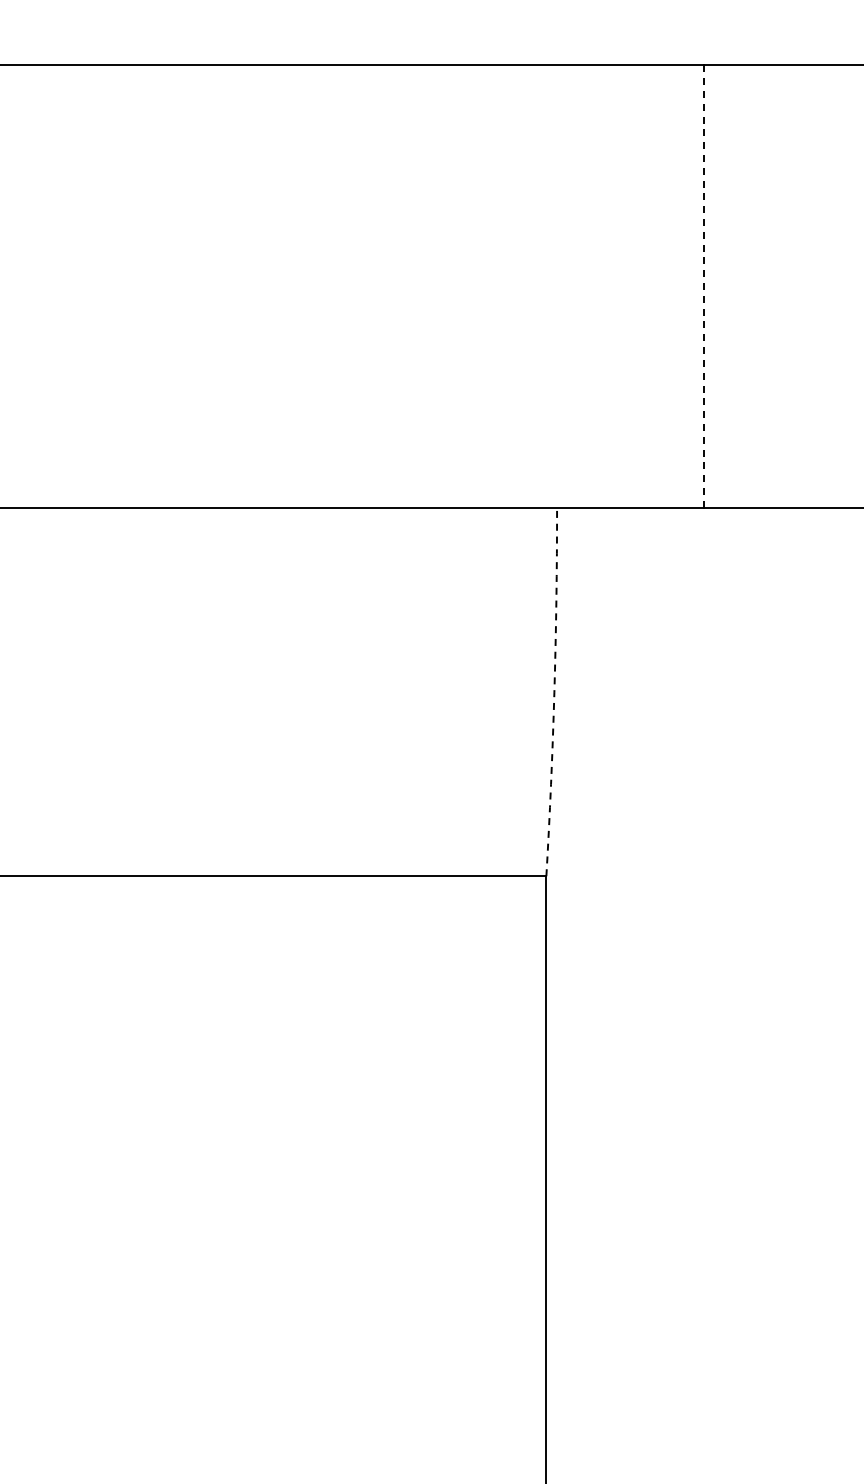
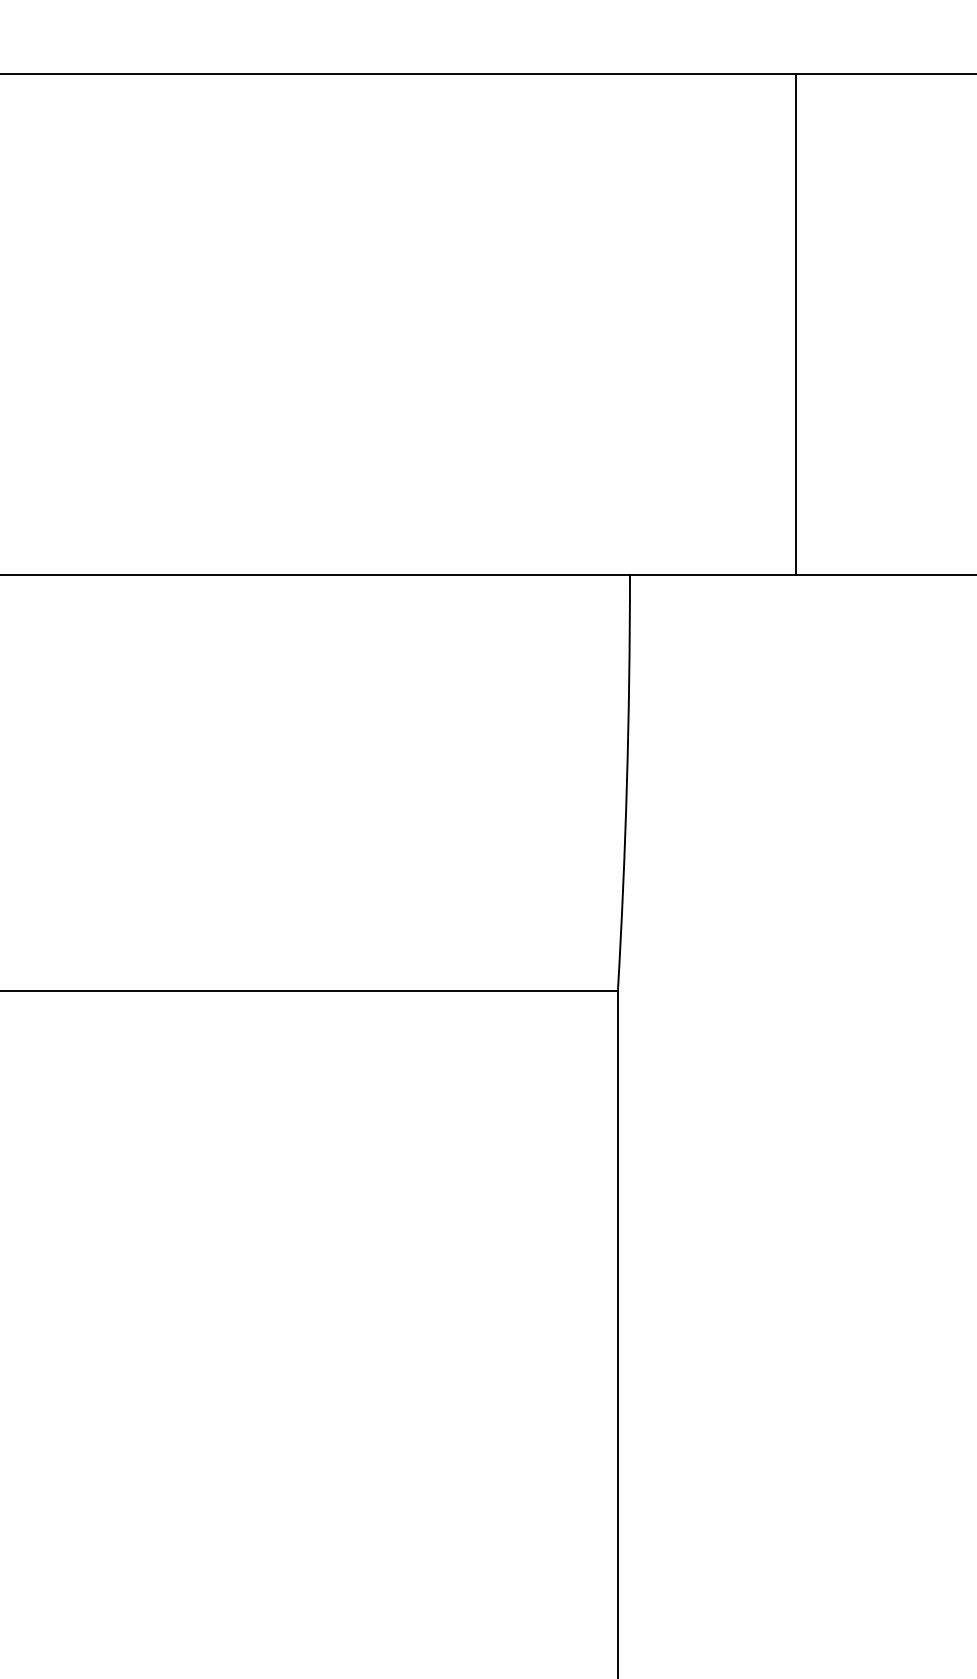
line: (704, 286) -> (796, 324), dashed -> solid
arc: (554, 692) -> (627, 783), dashed -> solid

